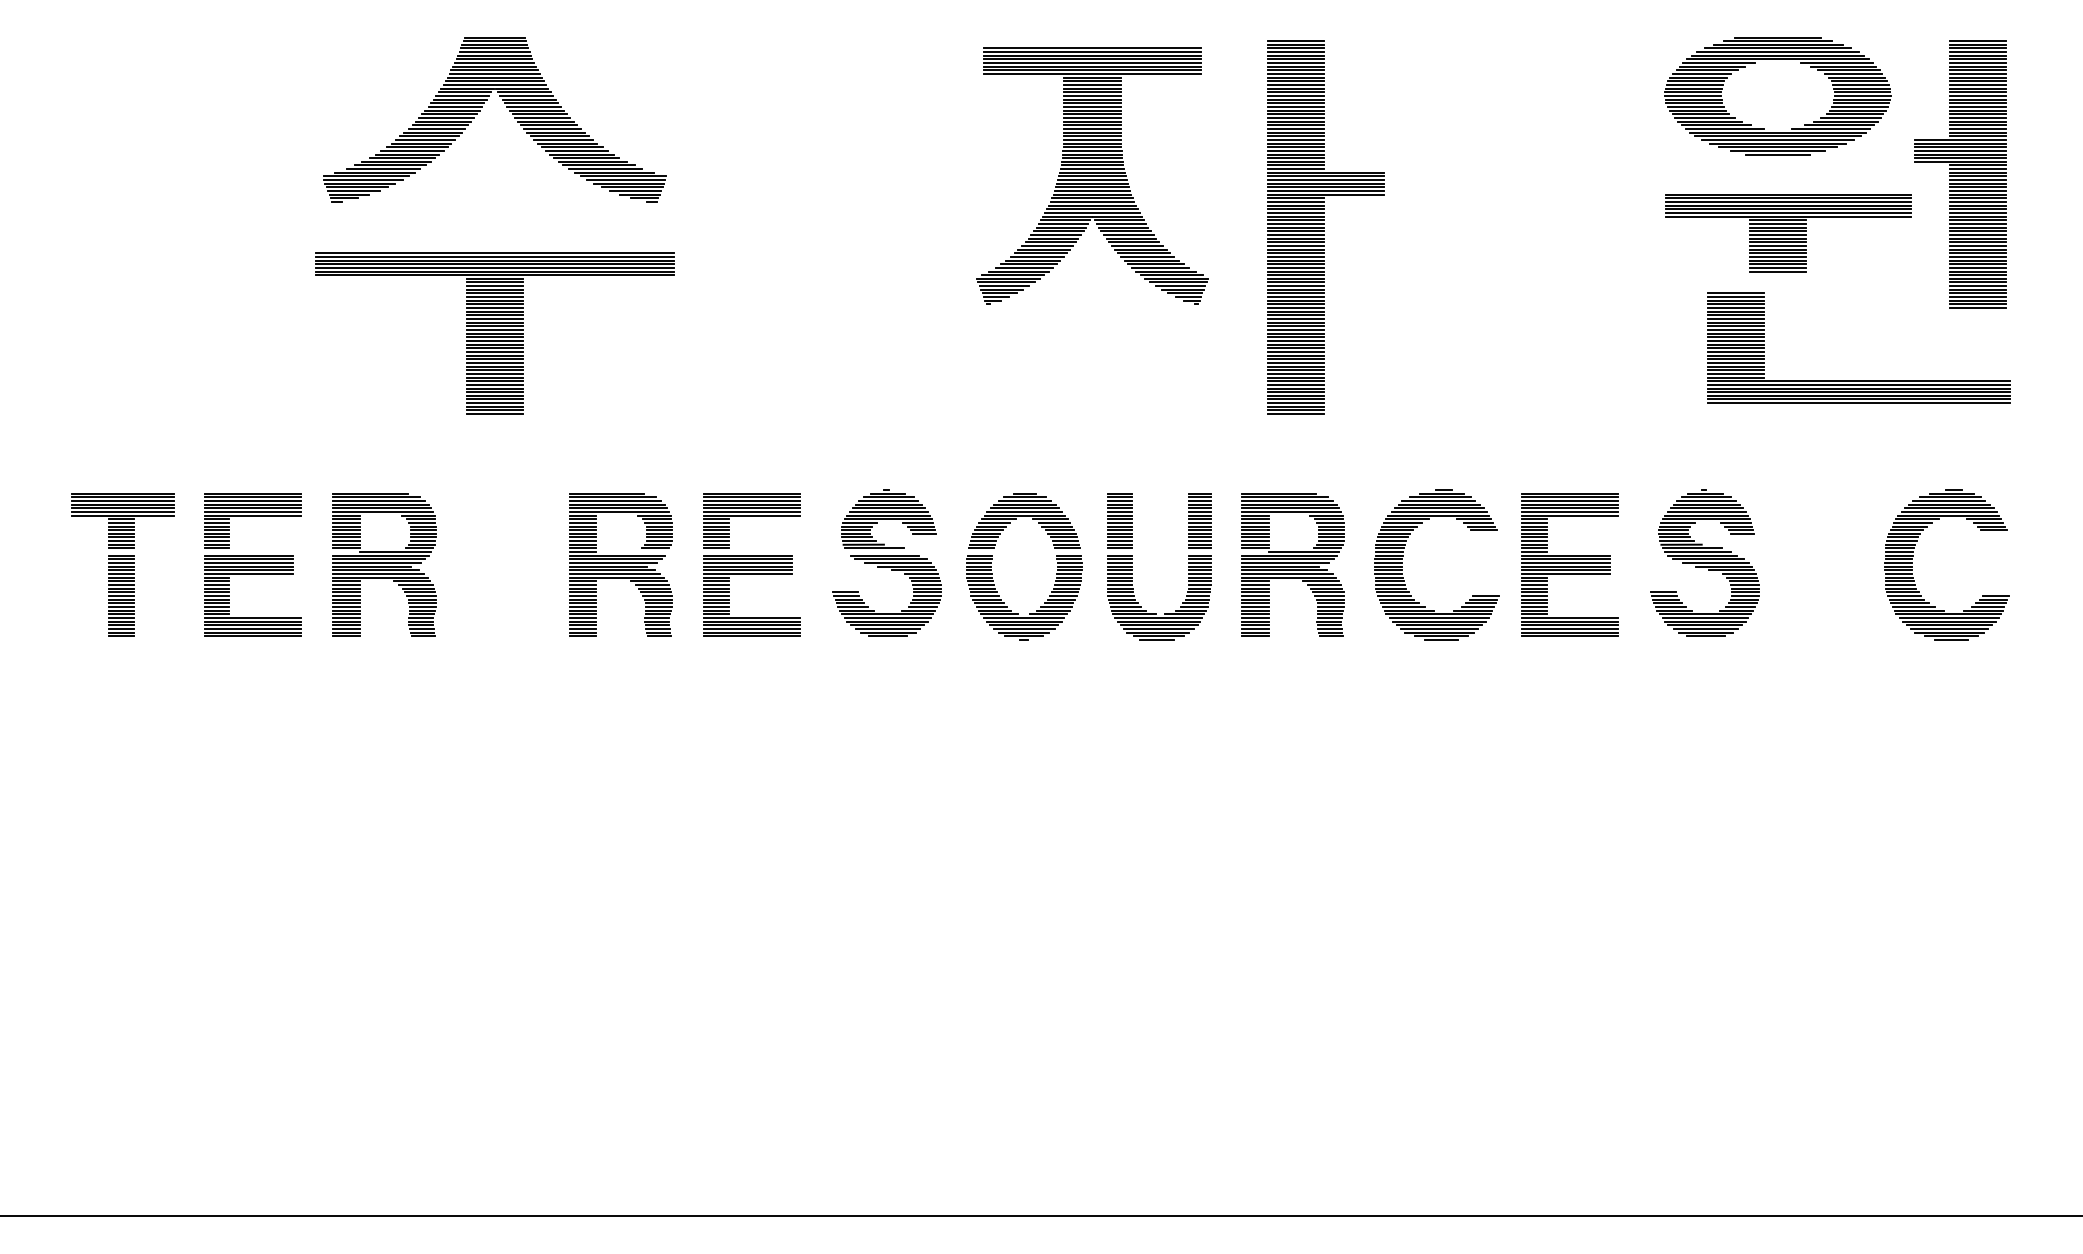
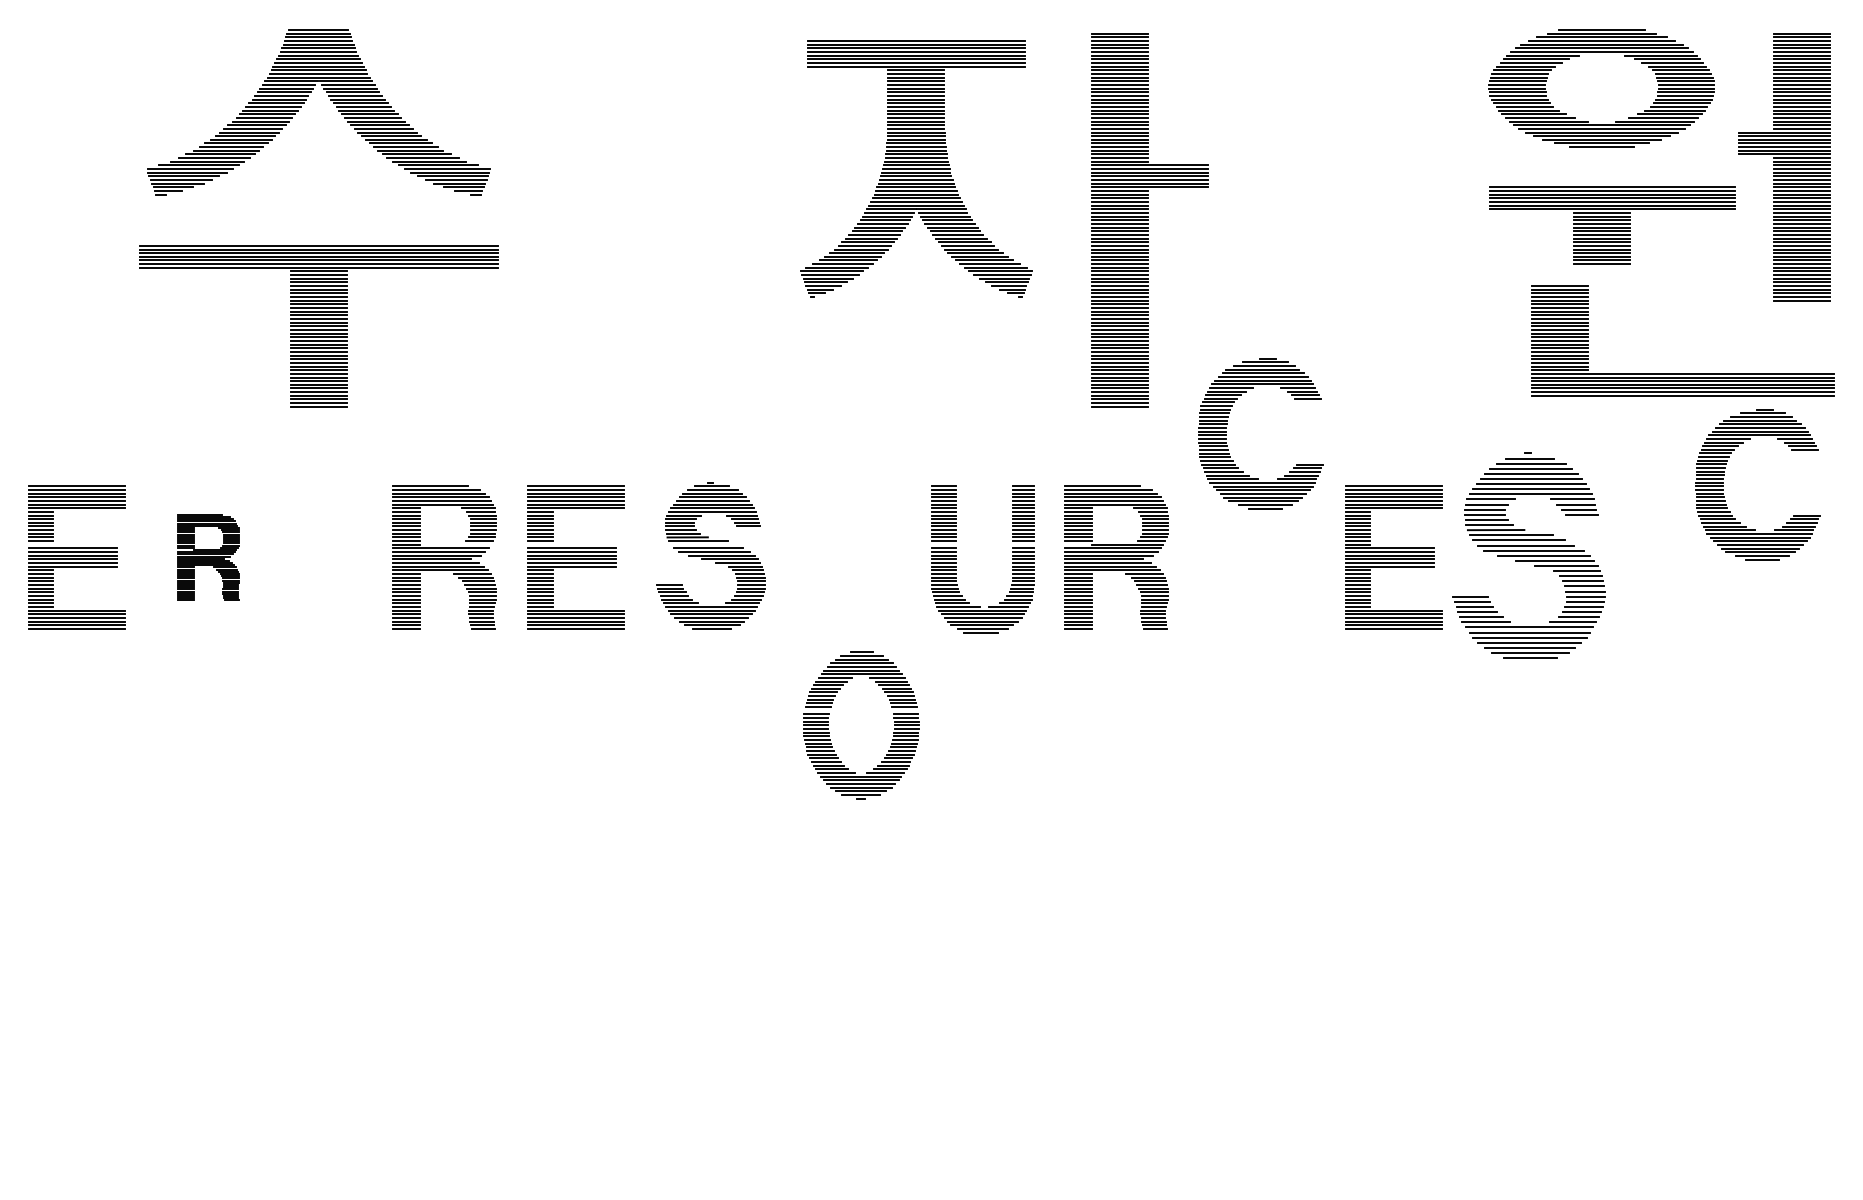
part: (1403, 556) -> (1227, 425), moved
part: (1913, 556) -> (1724, 476), moved
part: (992, 559) -> (829, 718), moved
part: (1704, 562) -> (1528, 555), size x1.4
part: (384, 564) -> (208, 557), size x0.6

